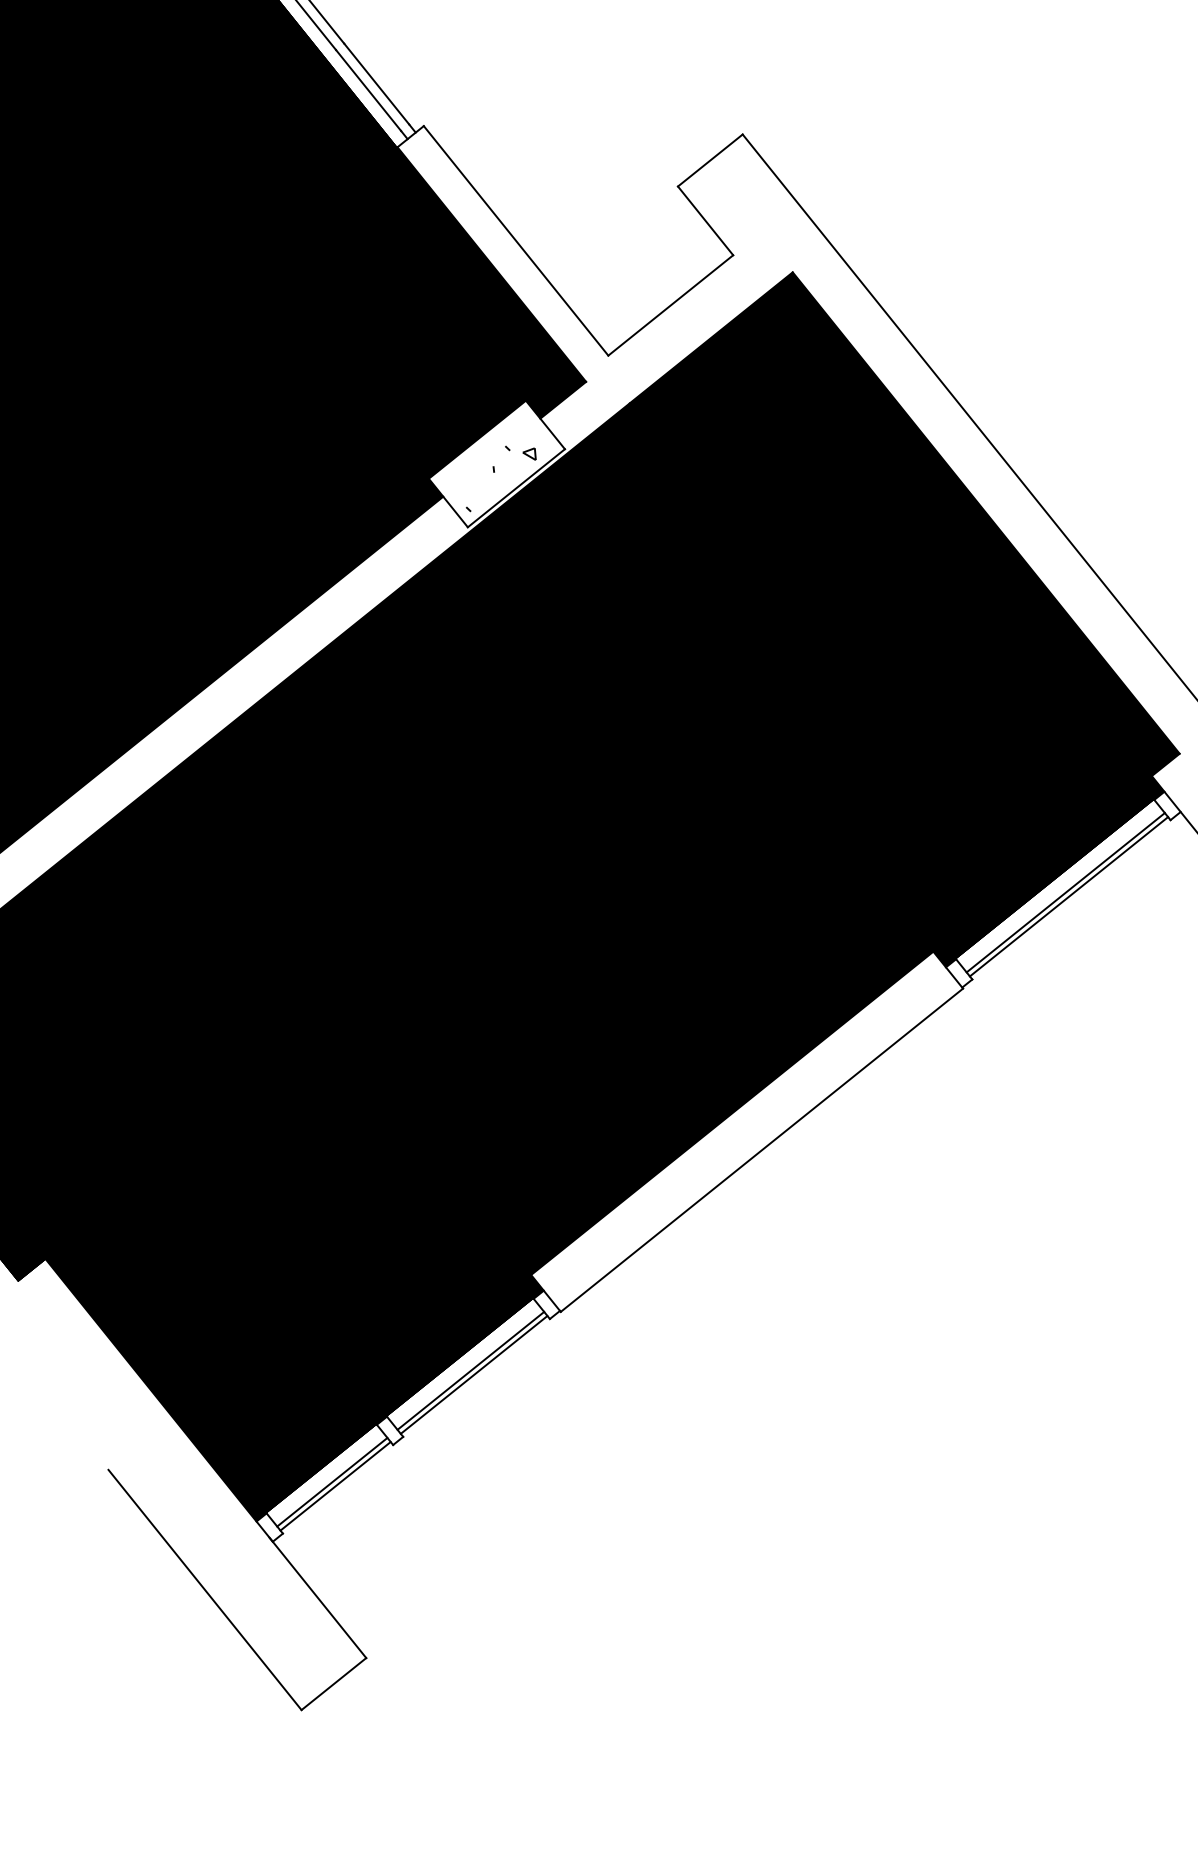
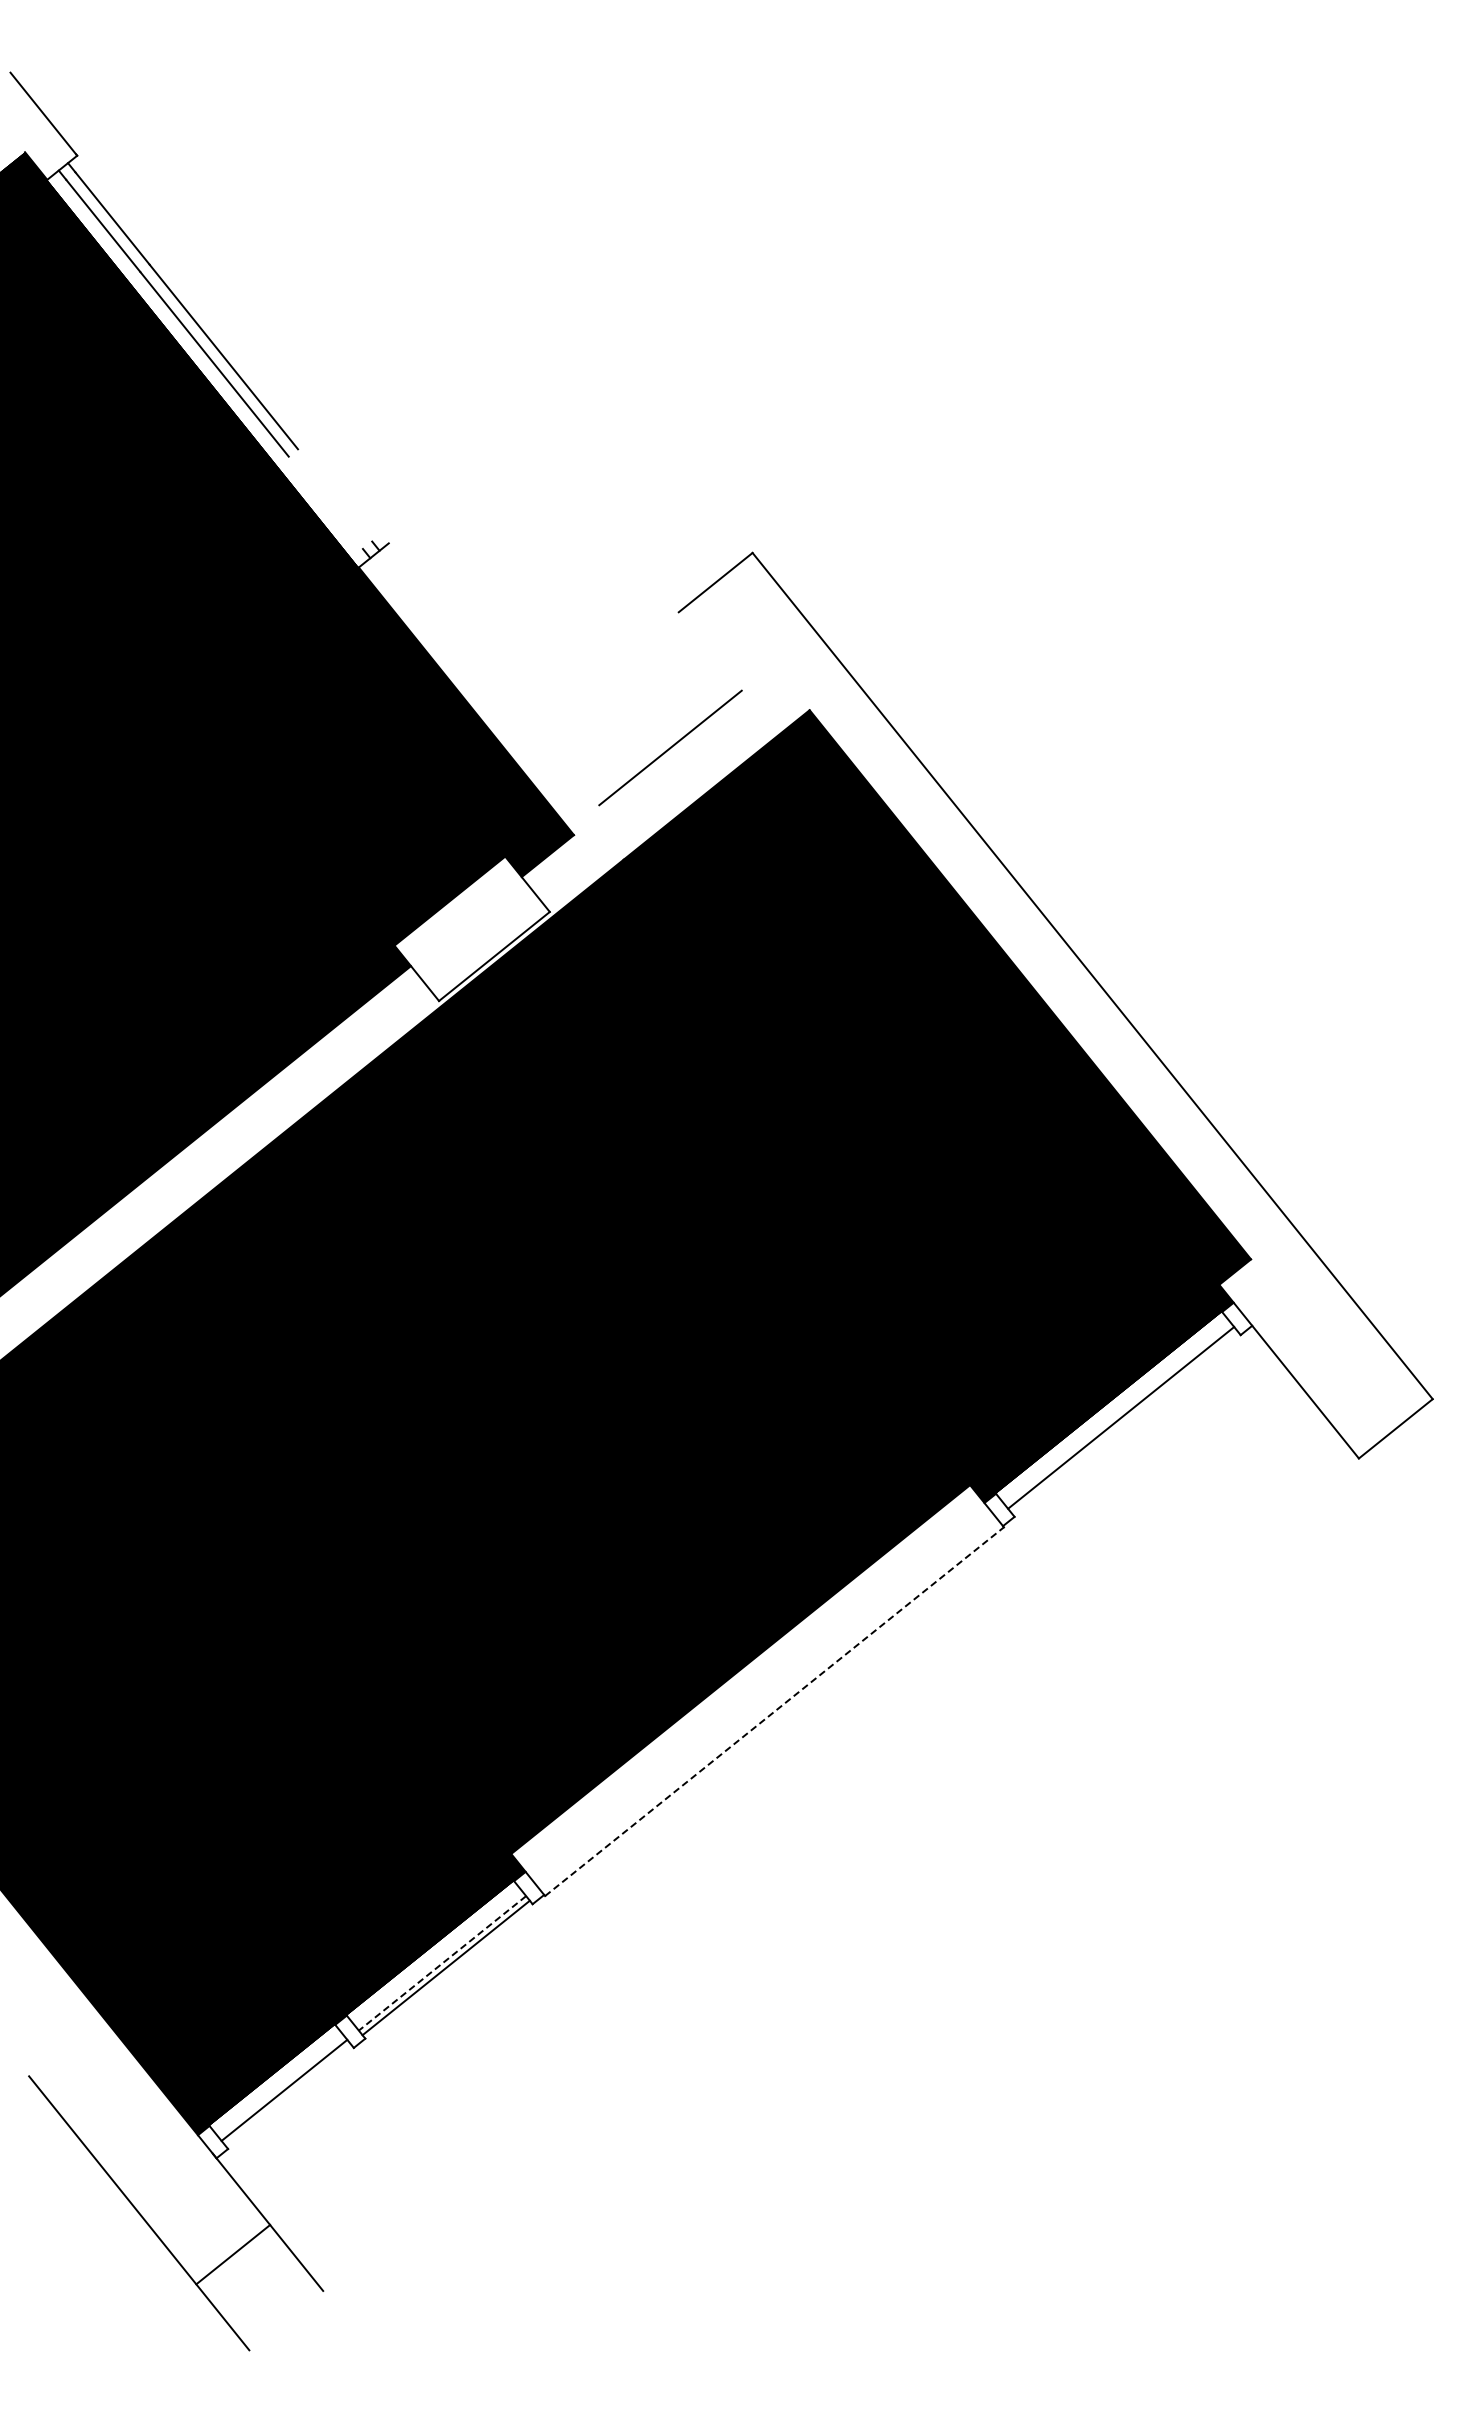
line: (377, 84) -> (335, 495), removed
line: (368, 90) -> (325, 502), removed
line: (704, 220) -> (709, 651), removed
line: (515, 241) -> (493, 674), removed
hatch: (500, 478) -> (476, 945), removed
line: (1068, 896) -> (1124, 1422), removed
line: (761, 1150) -> (774, 1711), solid -> dashed
line: (470, 1370) -> (442, 1963), solid -> dashed
line: (335, 1485) -> (288, 2094), removed
line: (334, 1683) -> (233, 2254), moved

